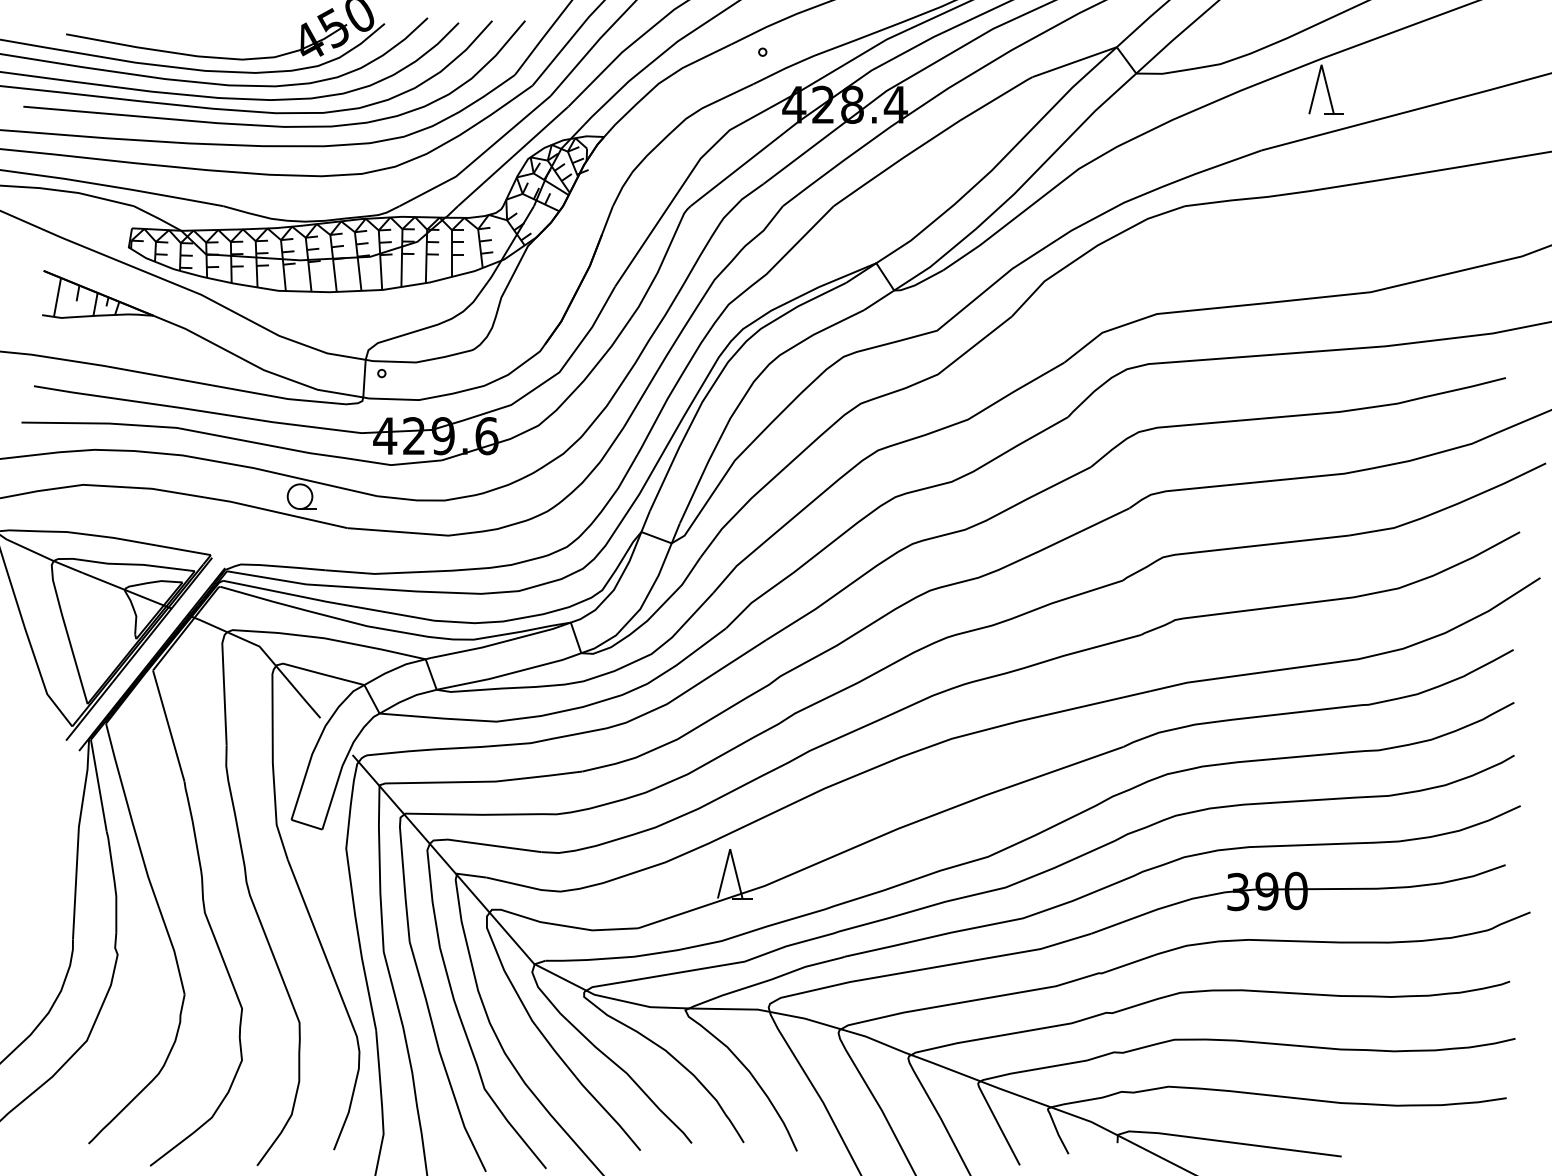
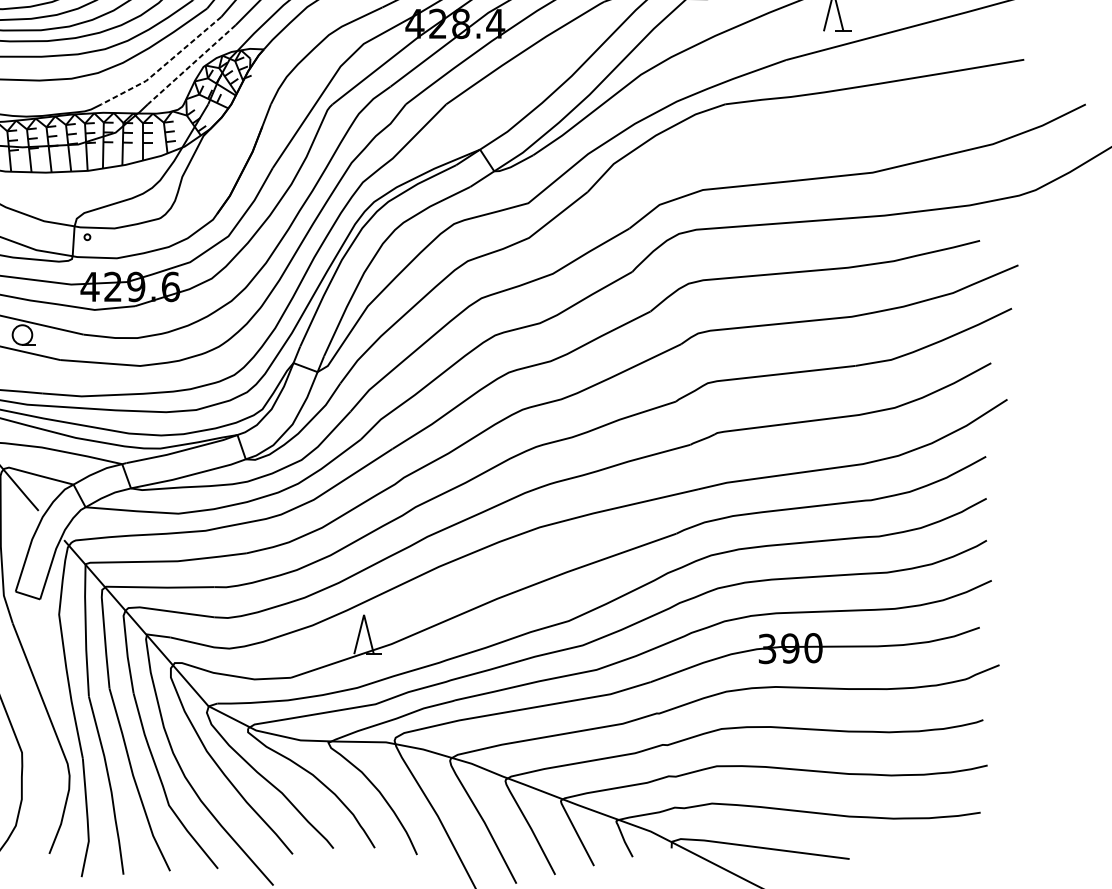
line: (512, 156) -> (191, 64), solid -> dashed
line: (478, 157) -> (164, 65), solid -> dashed

